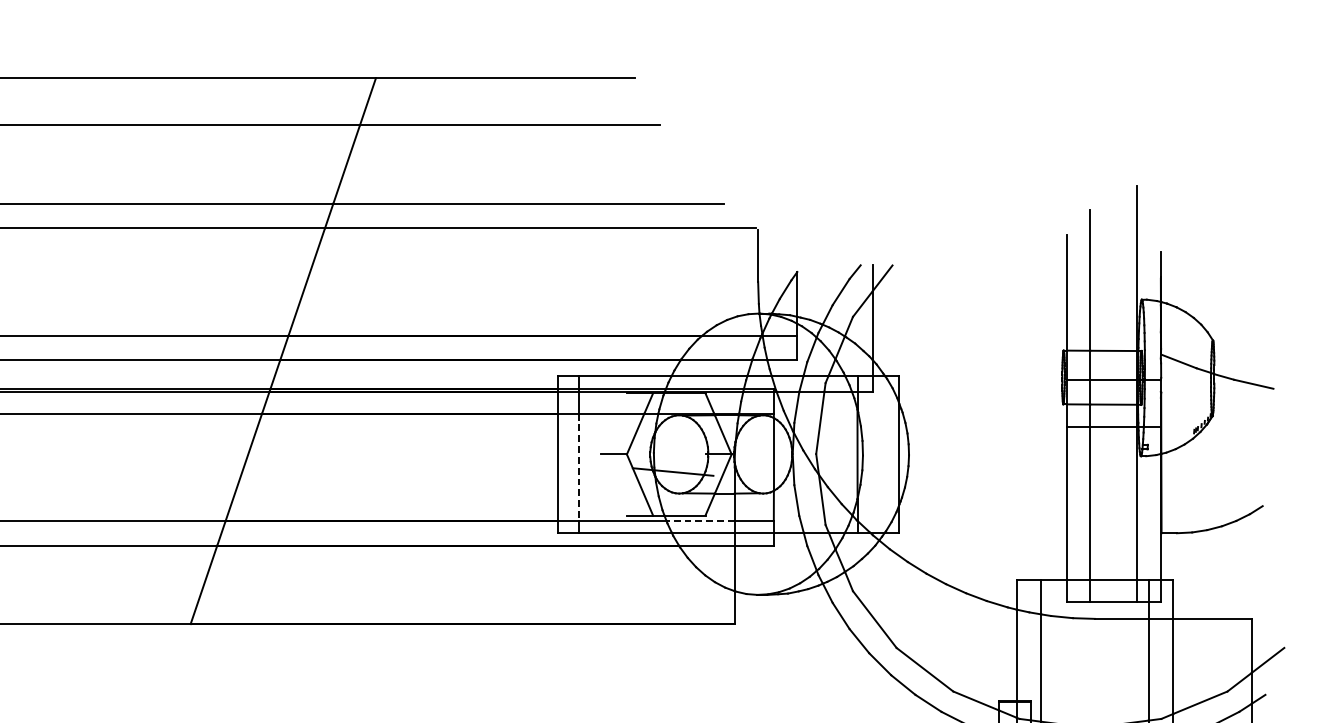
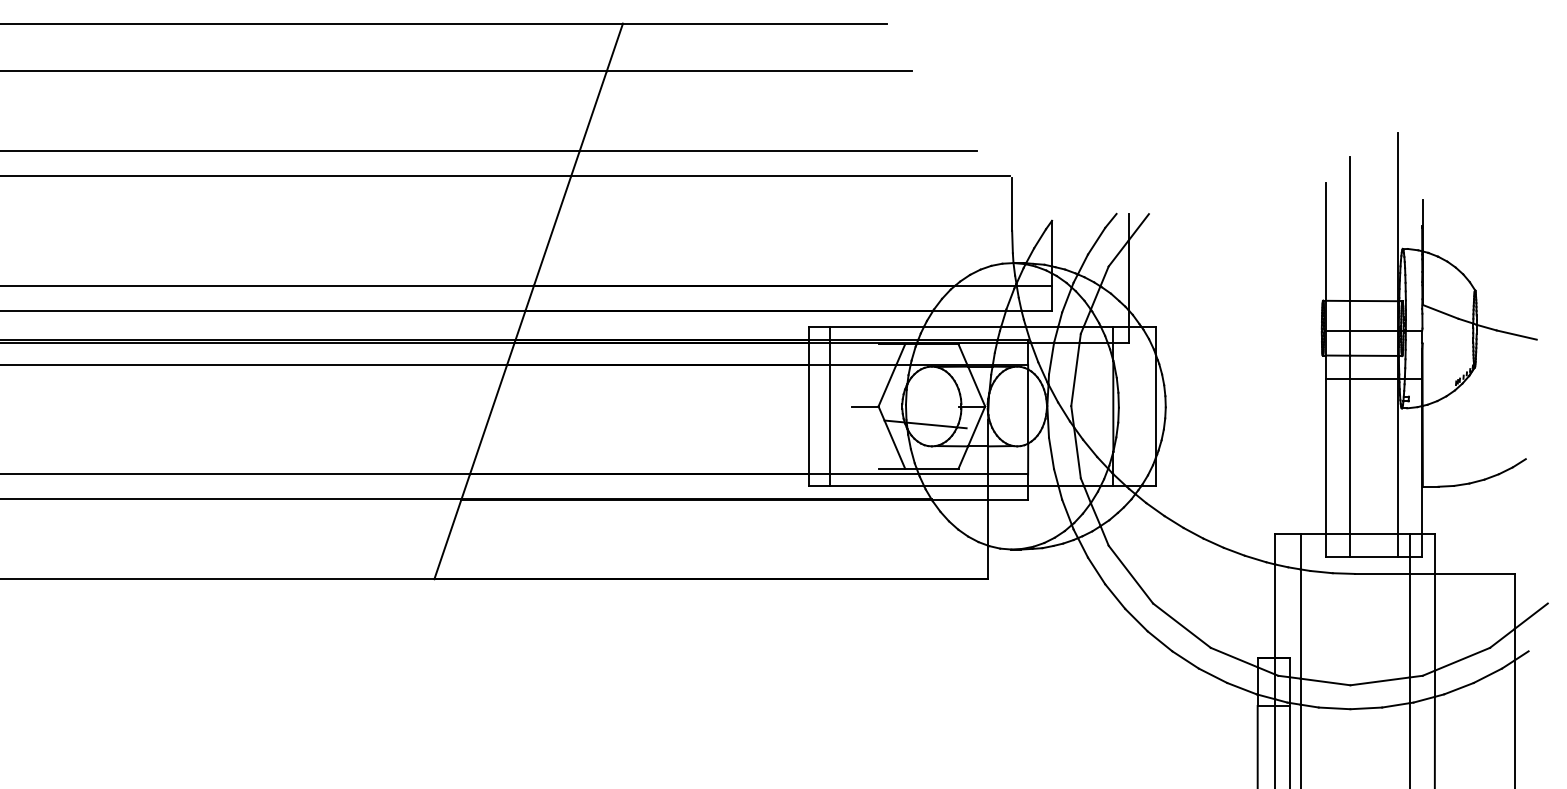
line: (578, 467) -> (829, 419), dashed -> solid
line: (700, 521) -> (953, 474), dashed -> solid

